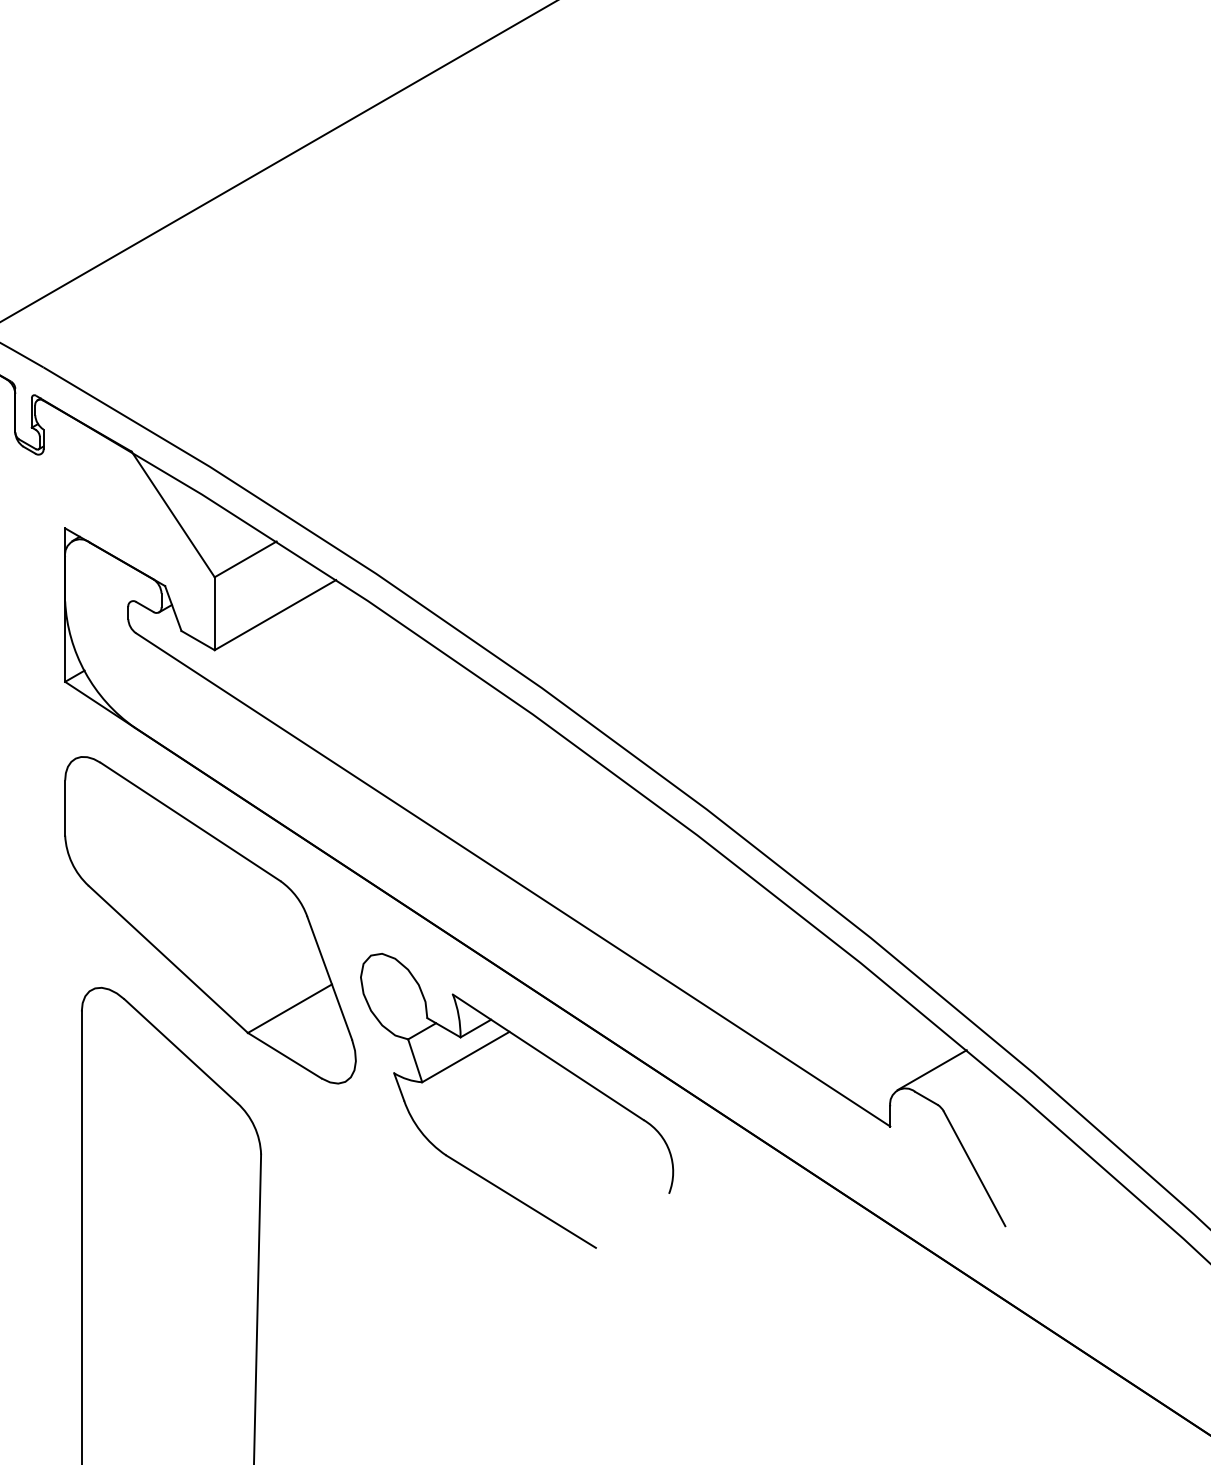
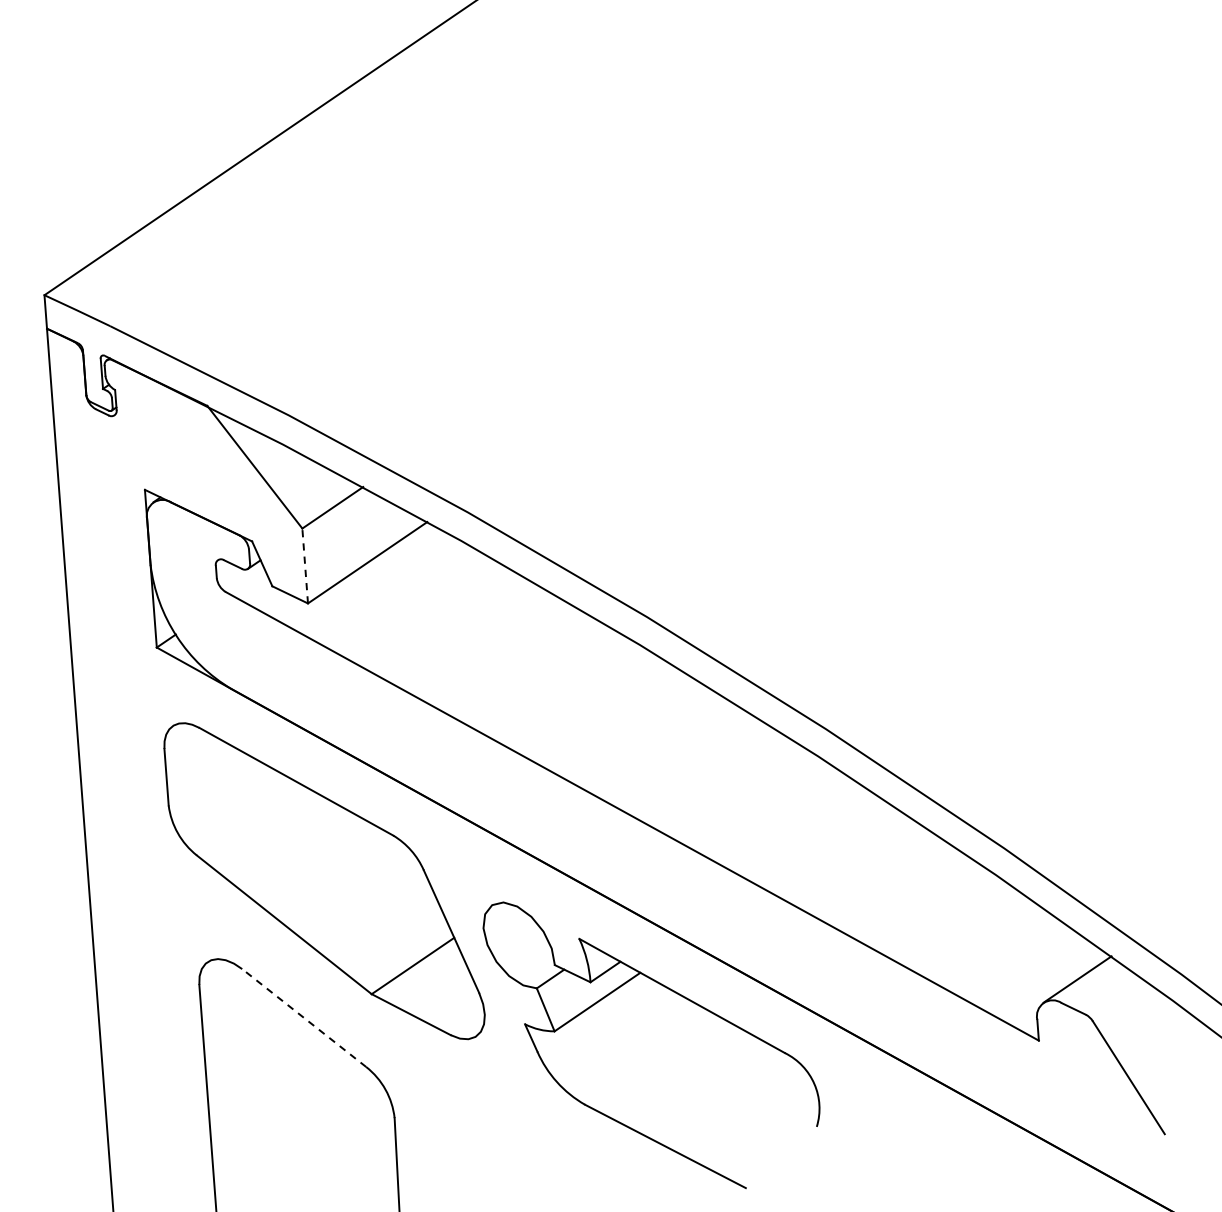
line: (214, 613) -> (304, 565), solid -> dashed
line: (180, 1051) -> (303, 1018), solid -> dashed

